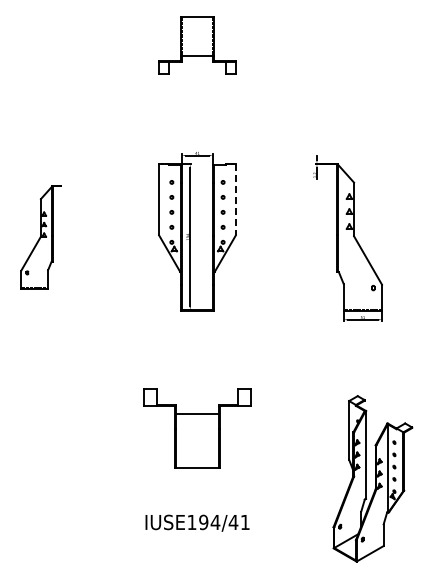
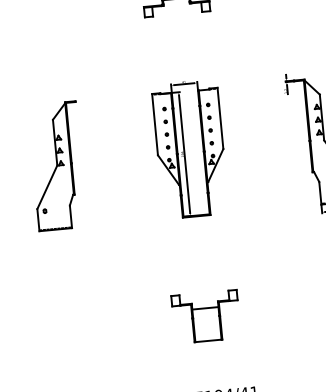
line: (235, 199) -> (220, 118), dashed -> solid
part: (40, 237) -> (57, 166), size x1.43
part: (197, 428) -> (206, 316), size x0.71

